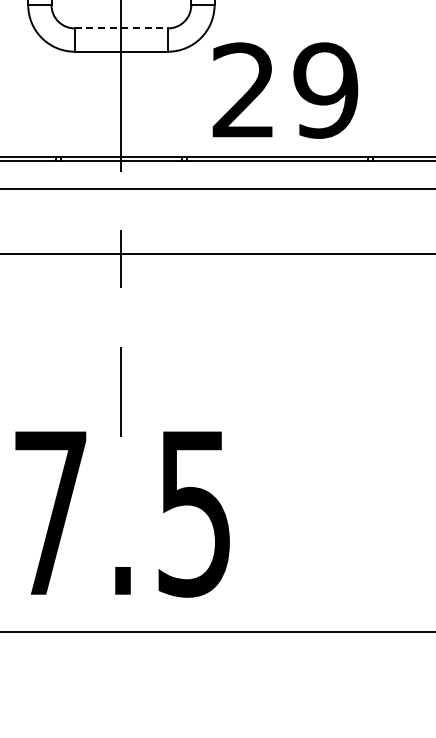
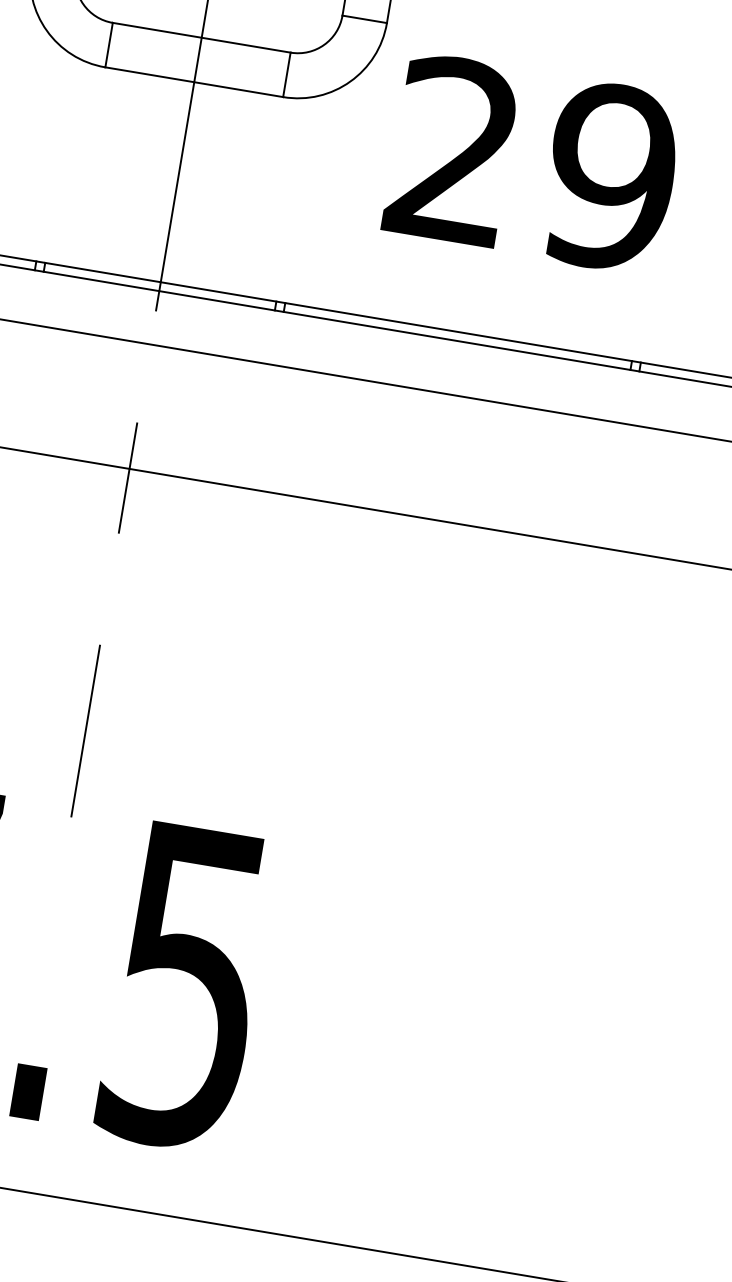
line: (121, 28) -> (201, 37), dashed -> solid
text: (285, 90) -> (533, 164), moved

